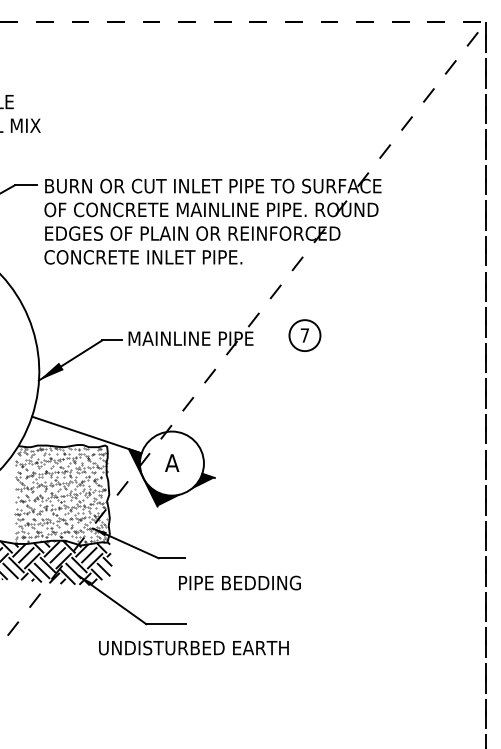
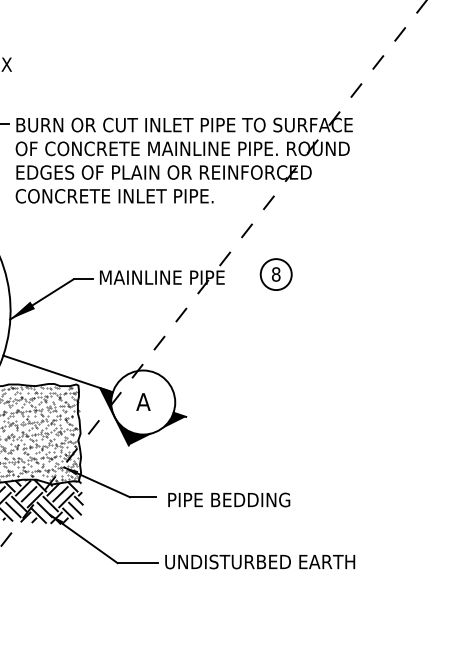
text: (304, 335) -> (275, 274), 7 -> 8
text: (239, 582) -> (228, 499), moved
text: (193, 647) -> (259, 561), moved

